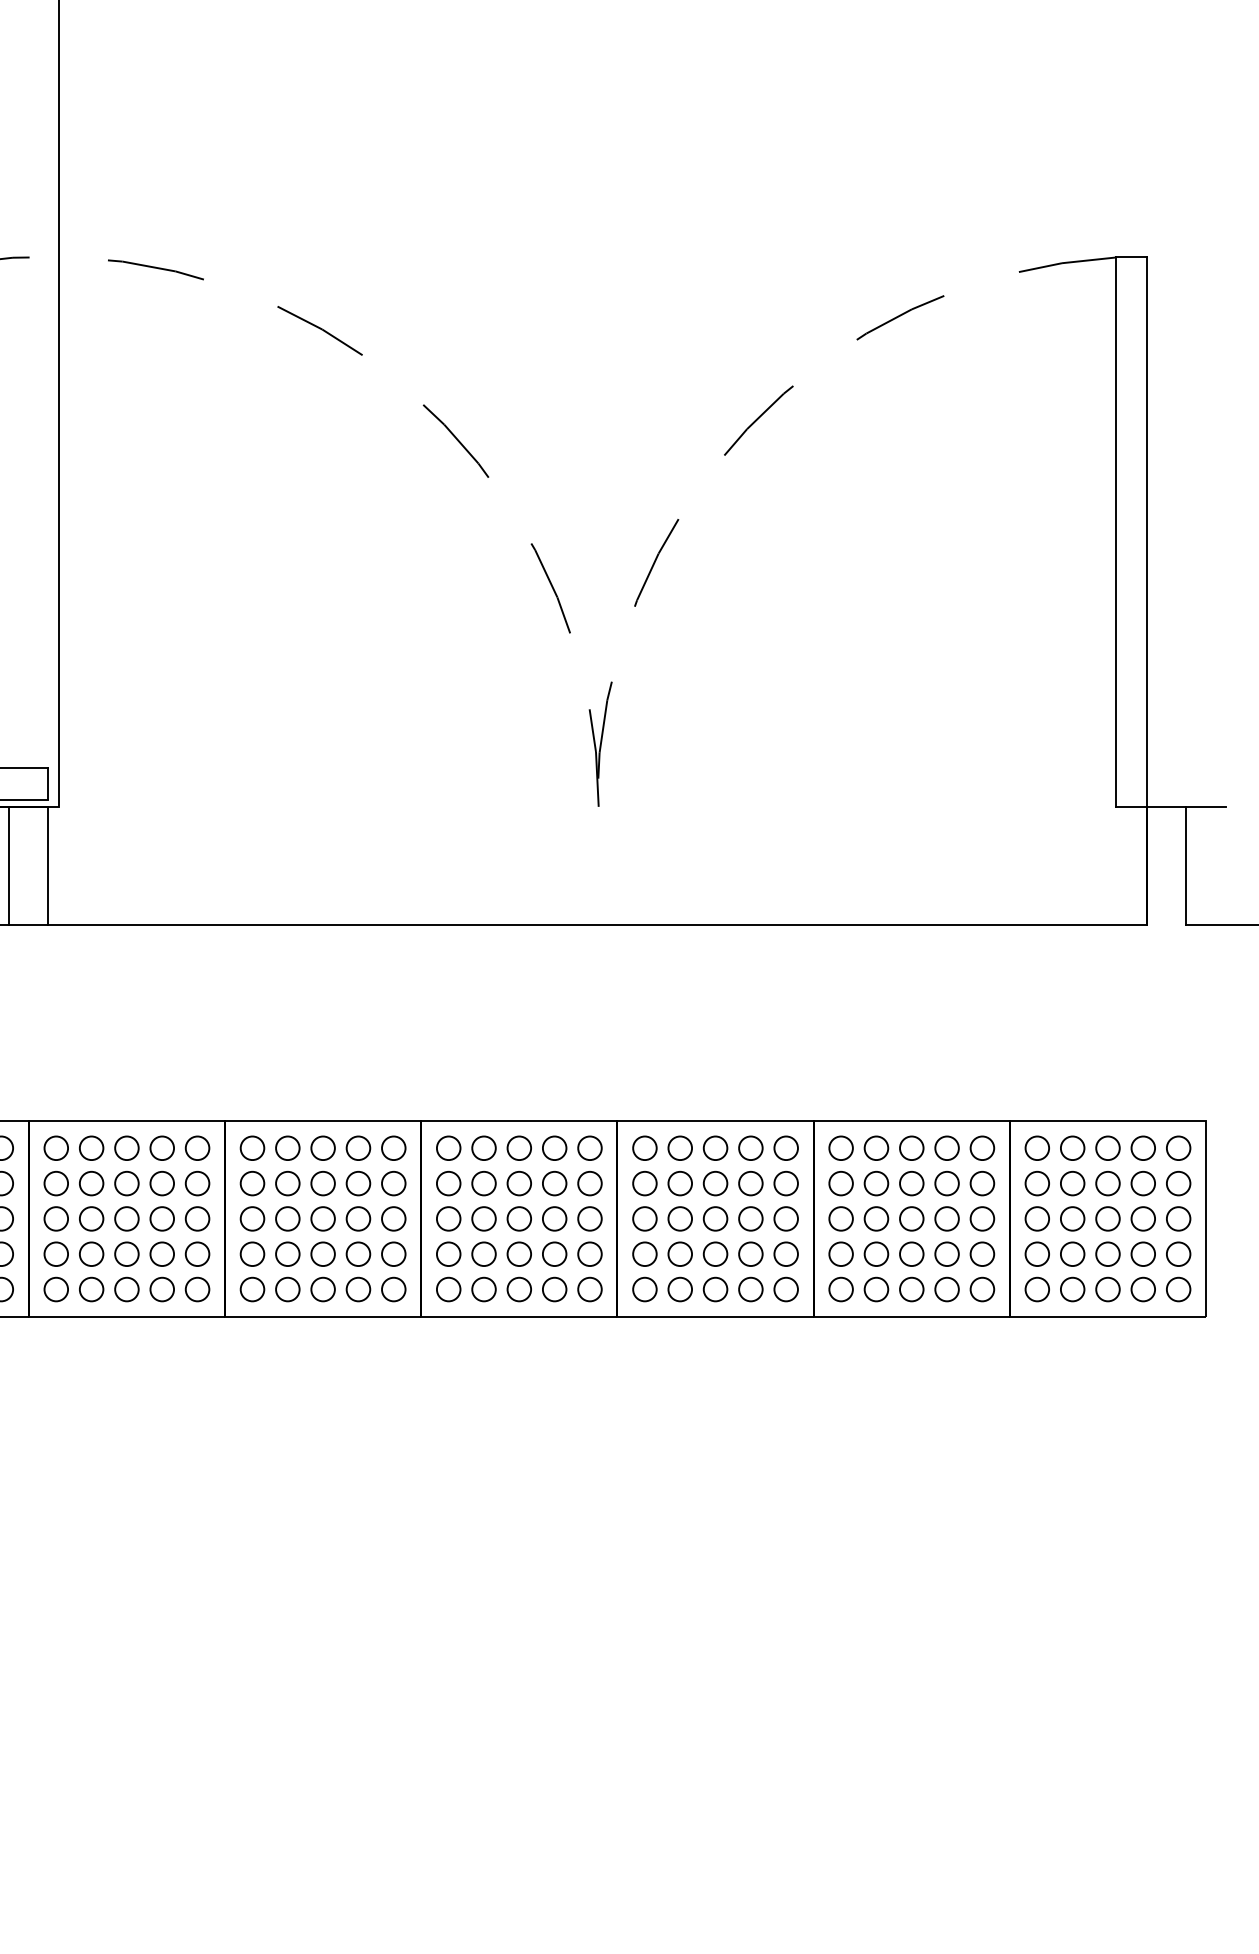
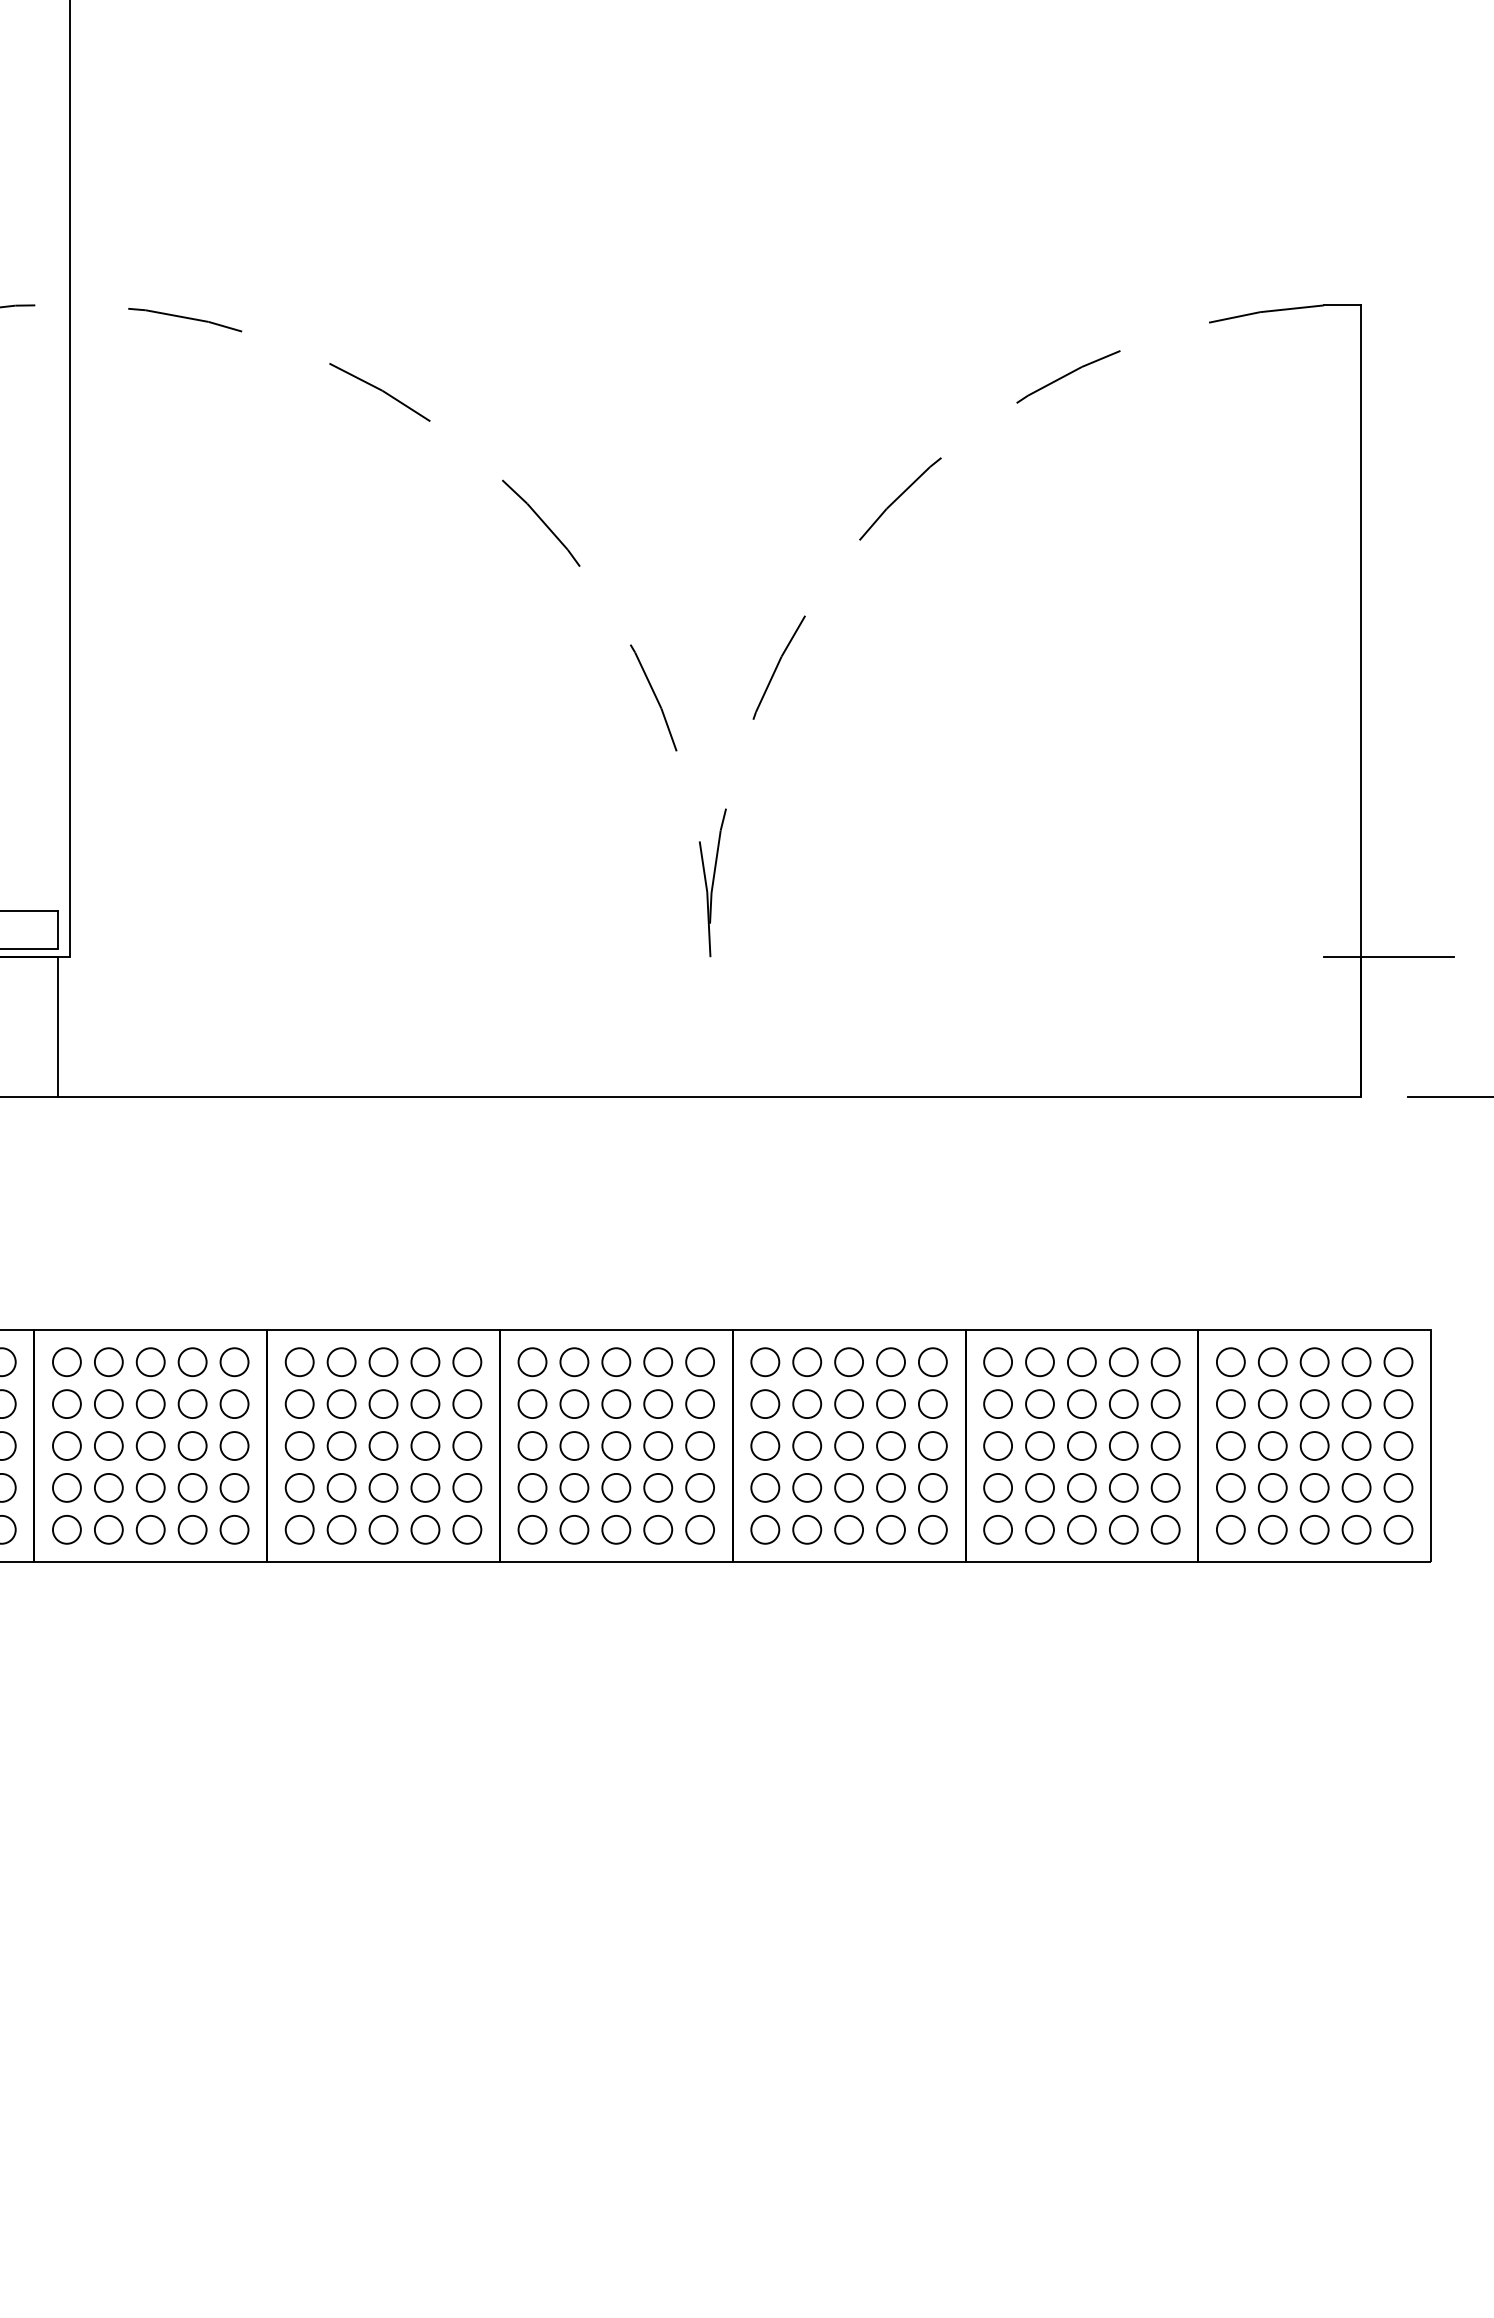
line: (1115, 531) -> (1323, 630), removed
line: (9, 865) -> (11, 1026), removed
line: (1186, 865) -> (1407, 1026), removed

